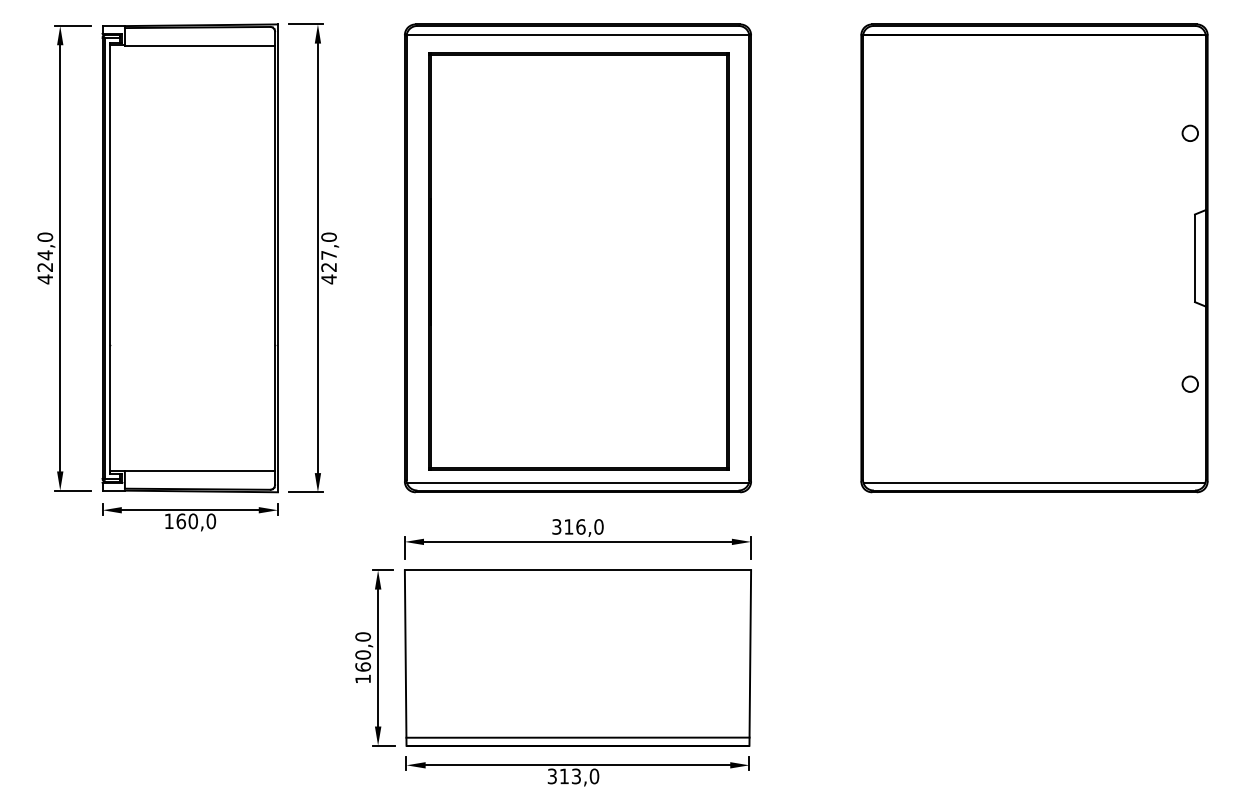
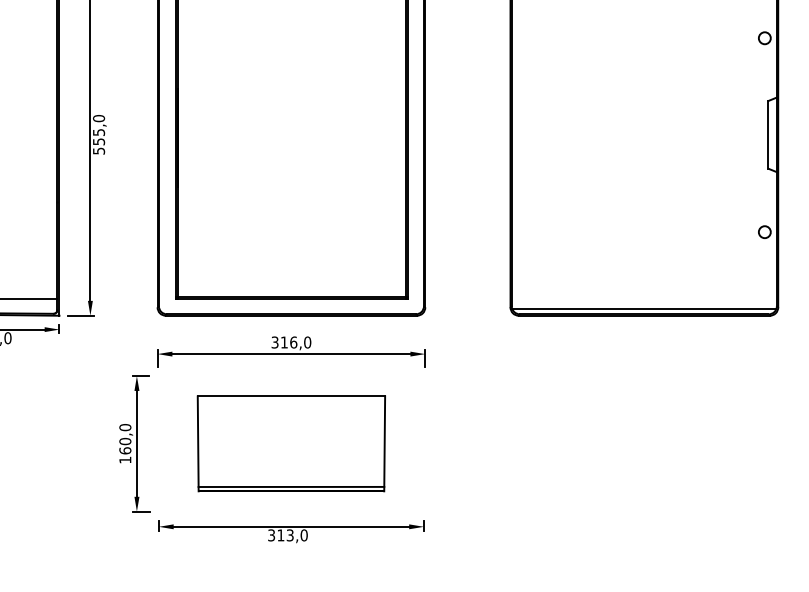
text: (328, 267) -> (98, 141), 427,0 -> 555,0
line: (577, 483) -> (291, 308), removed
part: (577, 657) -> (291, 443), size x0.7

